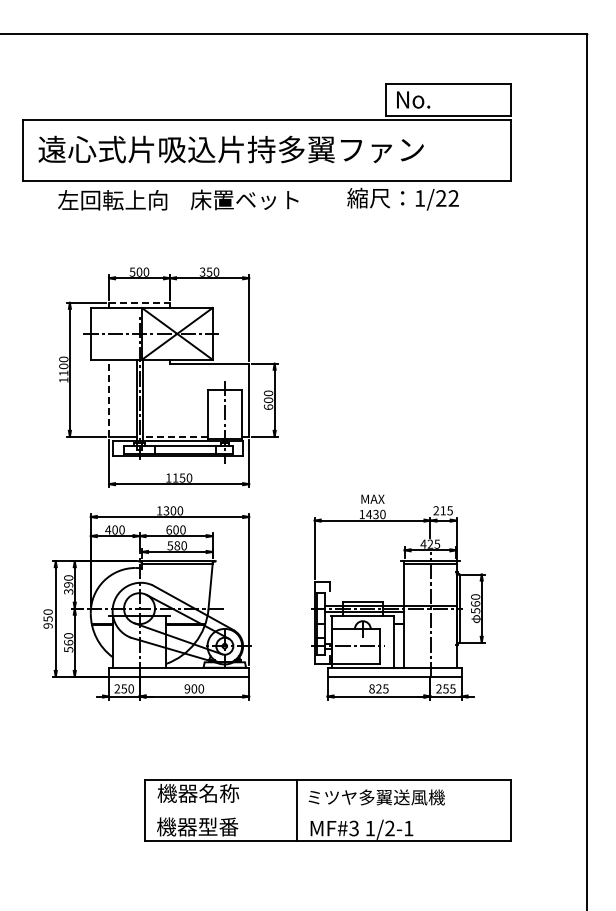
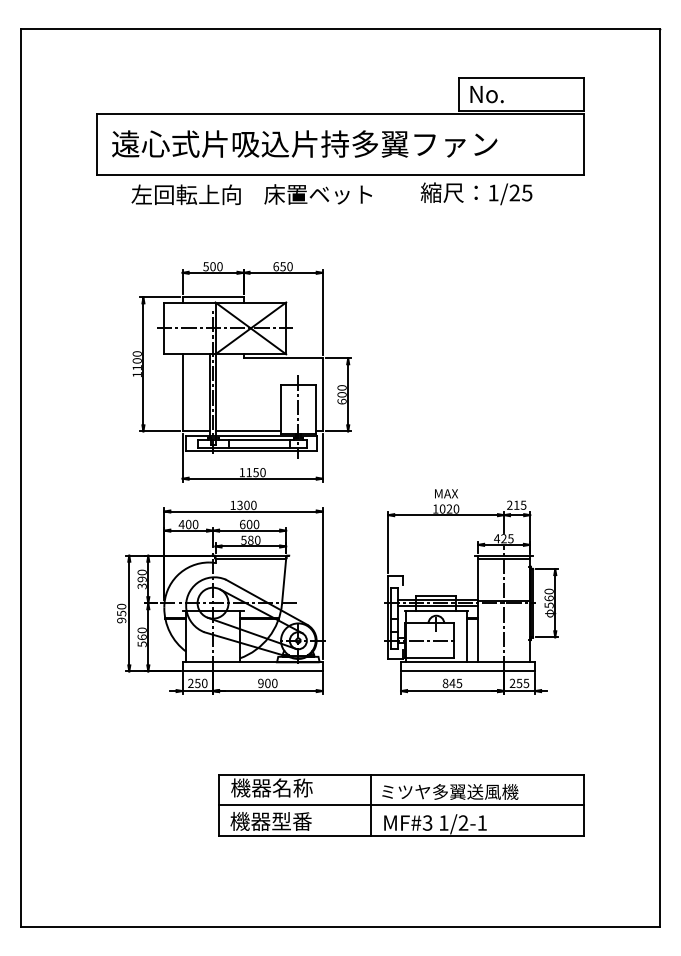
text: (453, 197) -> (527, 192), 1/22 -> 1/25
text: (202, 271) -> (276, 266), 350 -> 650
line: (139, 302) -> (213, 297), dashed -> solid
line: (108, 397) -> (182, 392), dashed -> solid
line: (174, 436) -> (248, 431), dashed -> solid
text: (371, 513) -> (445, 508), 1430 -> 1020
text: (378, 687) -> (452, 682), 825 -> 845
line: (327, 810) -> (401, 805), added

